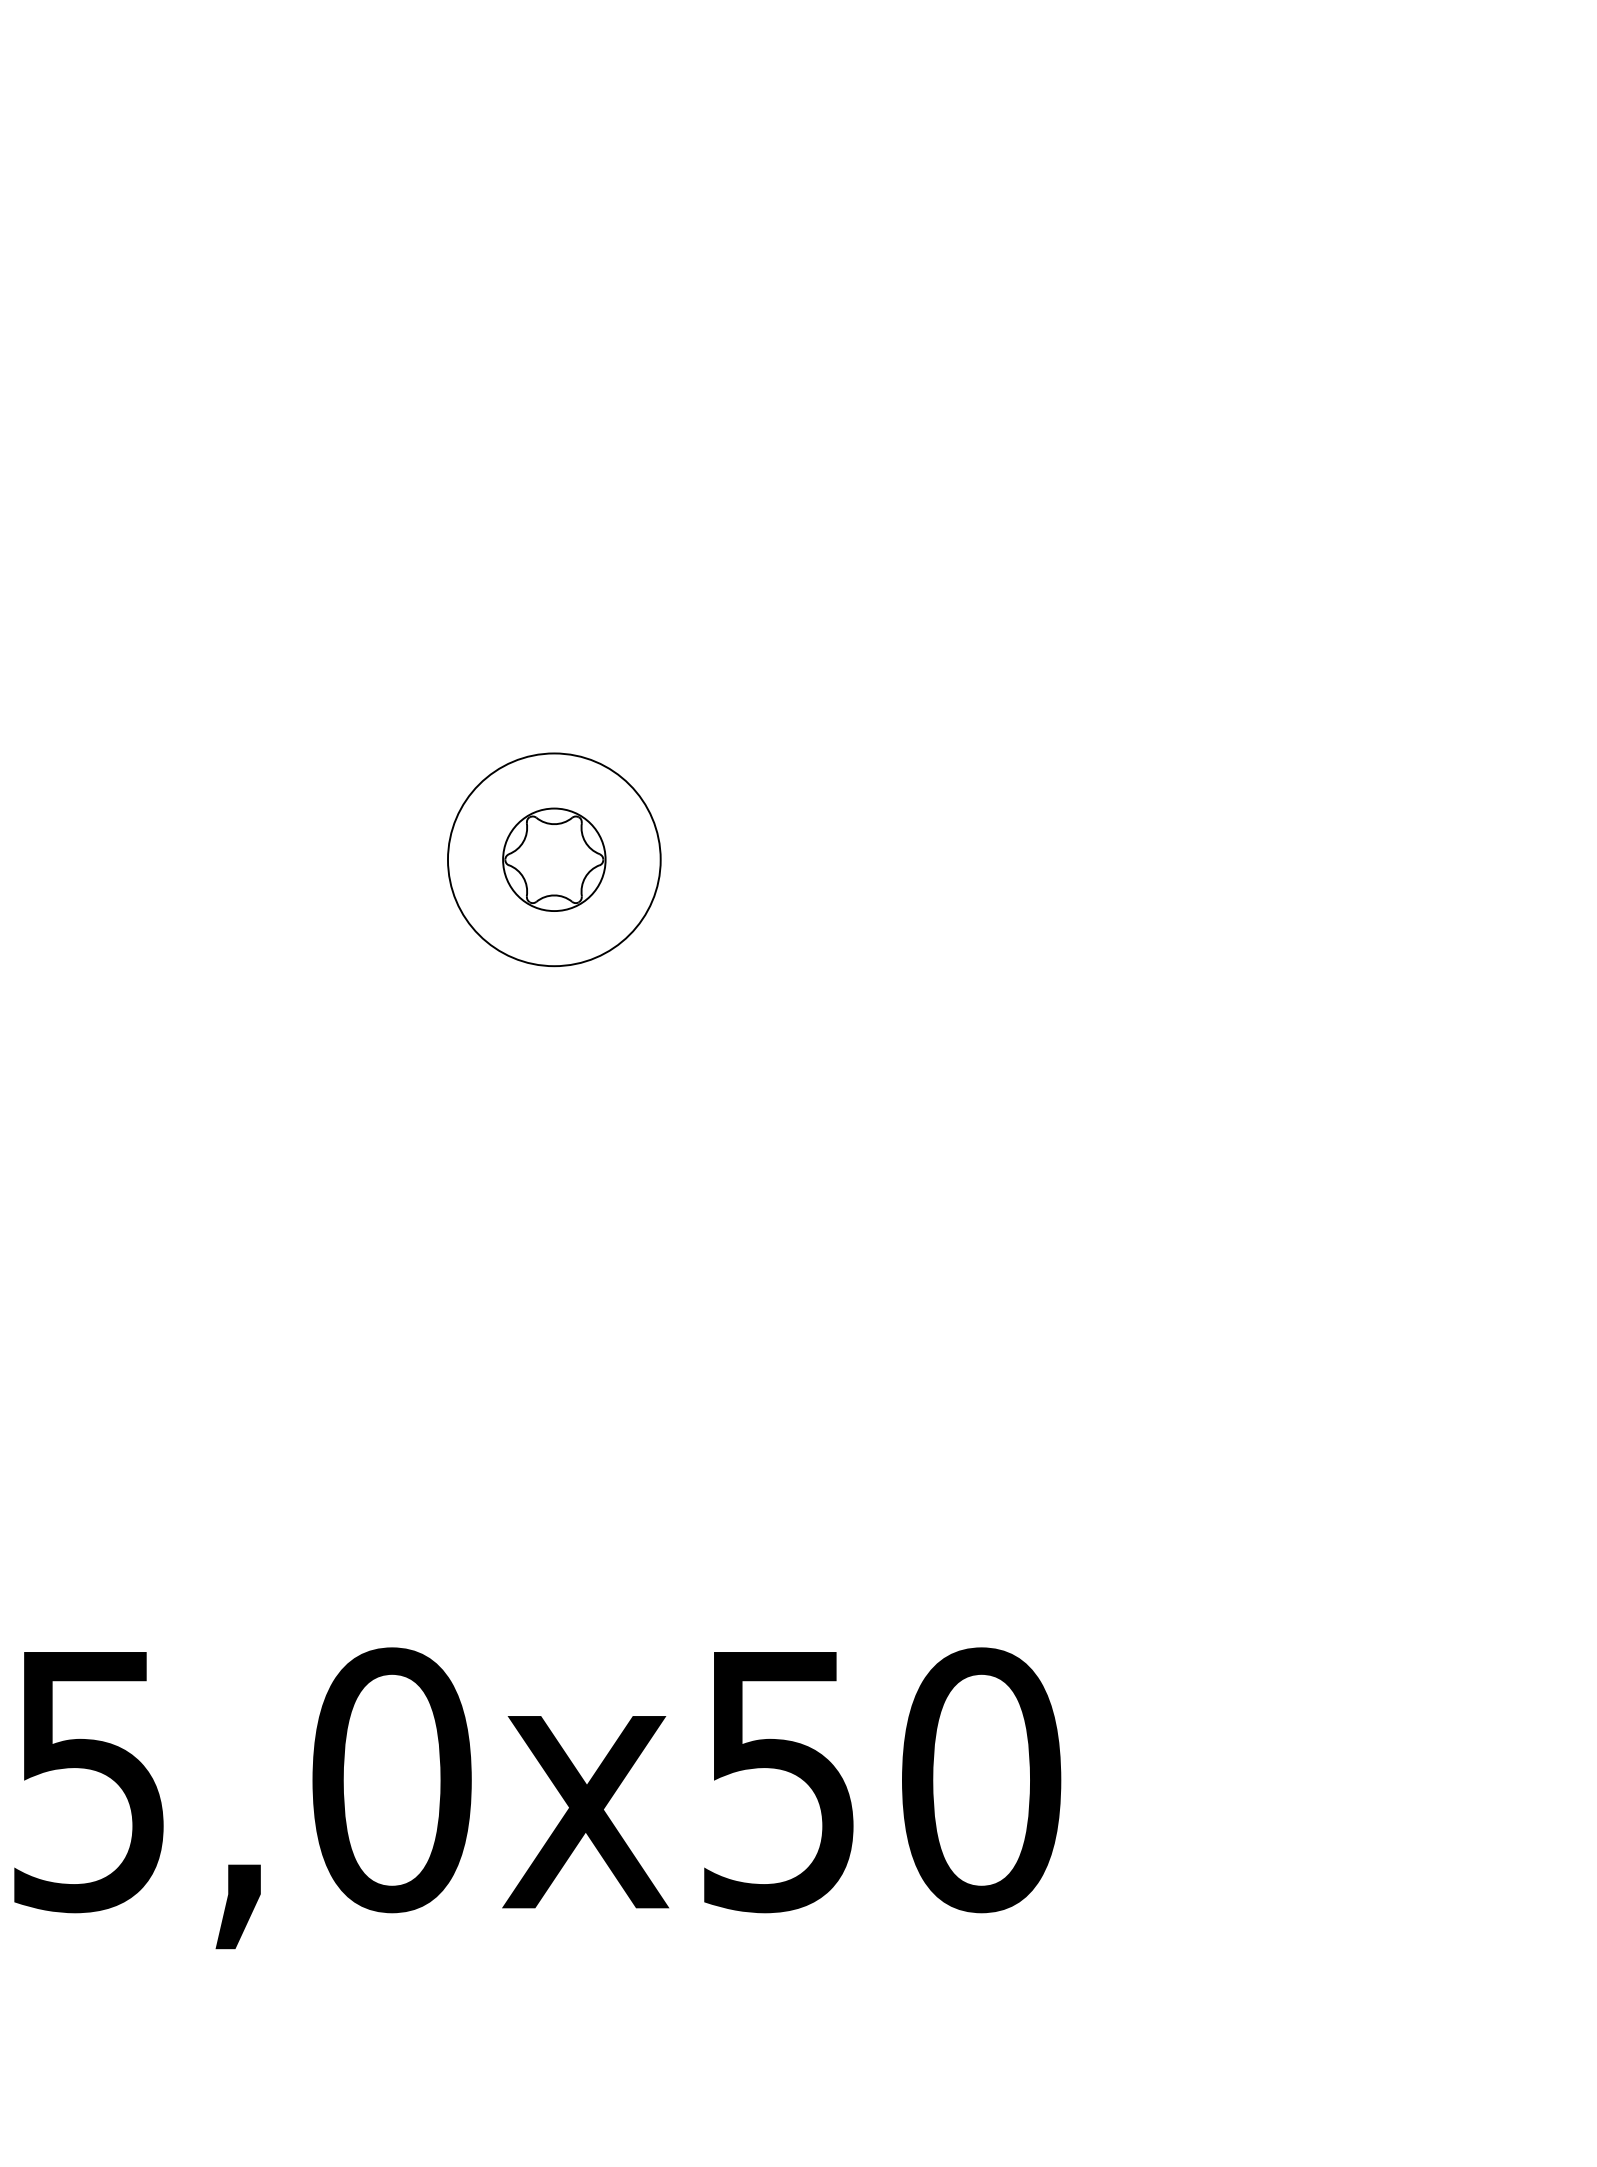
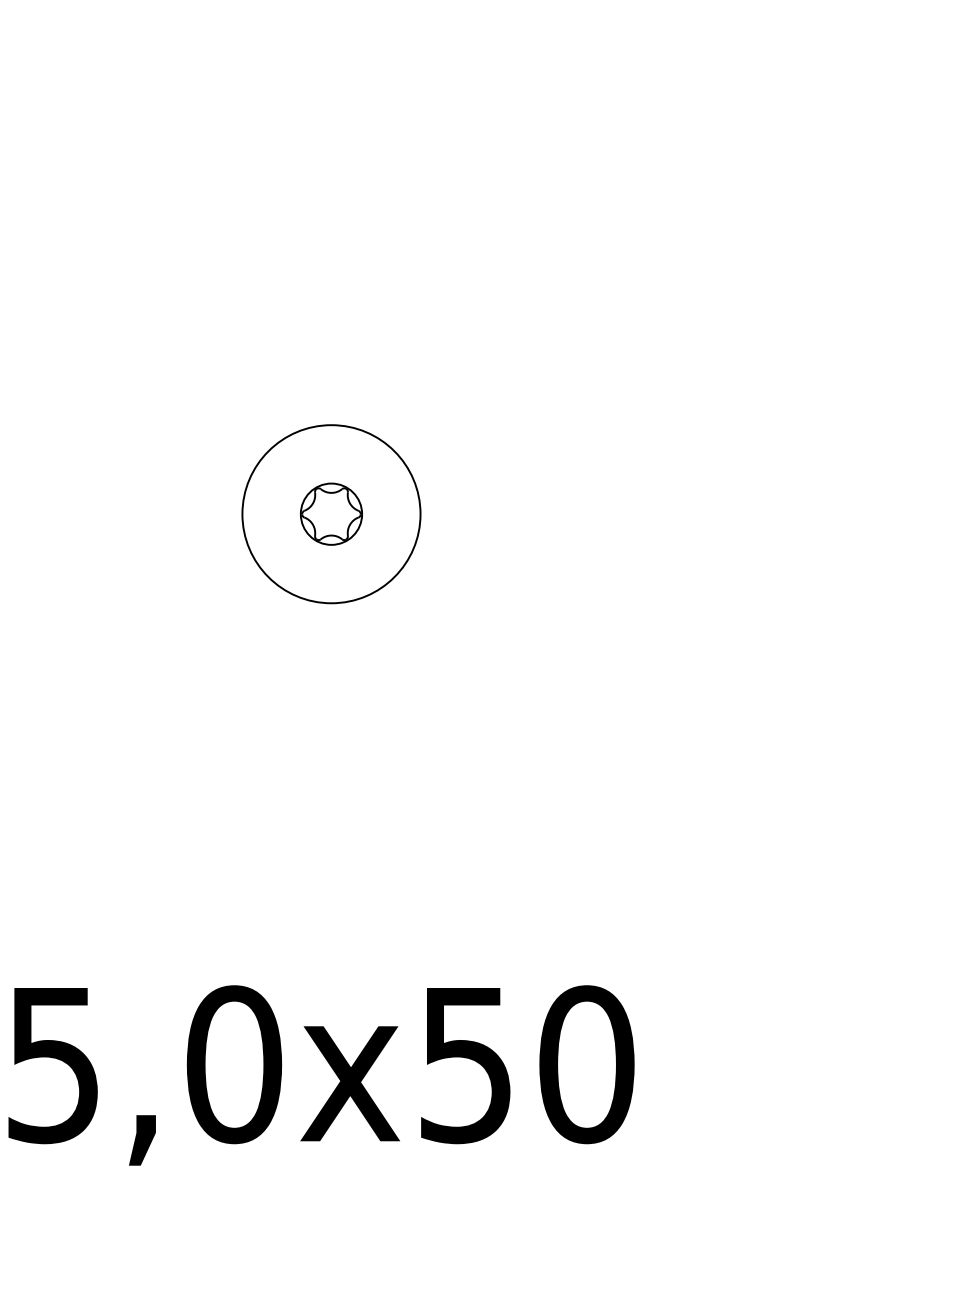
circle: (554, 858) -> (331, 513), size x1.4

